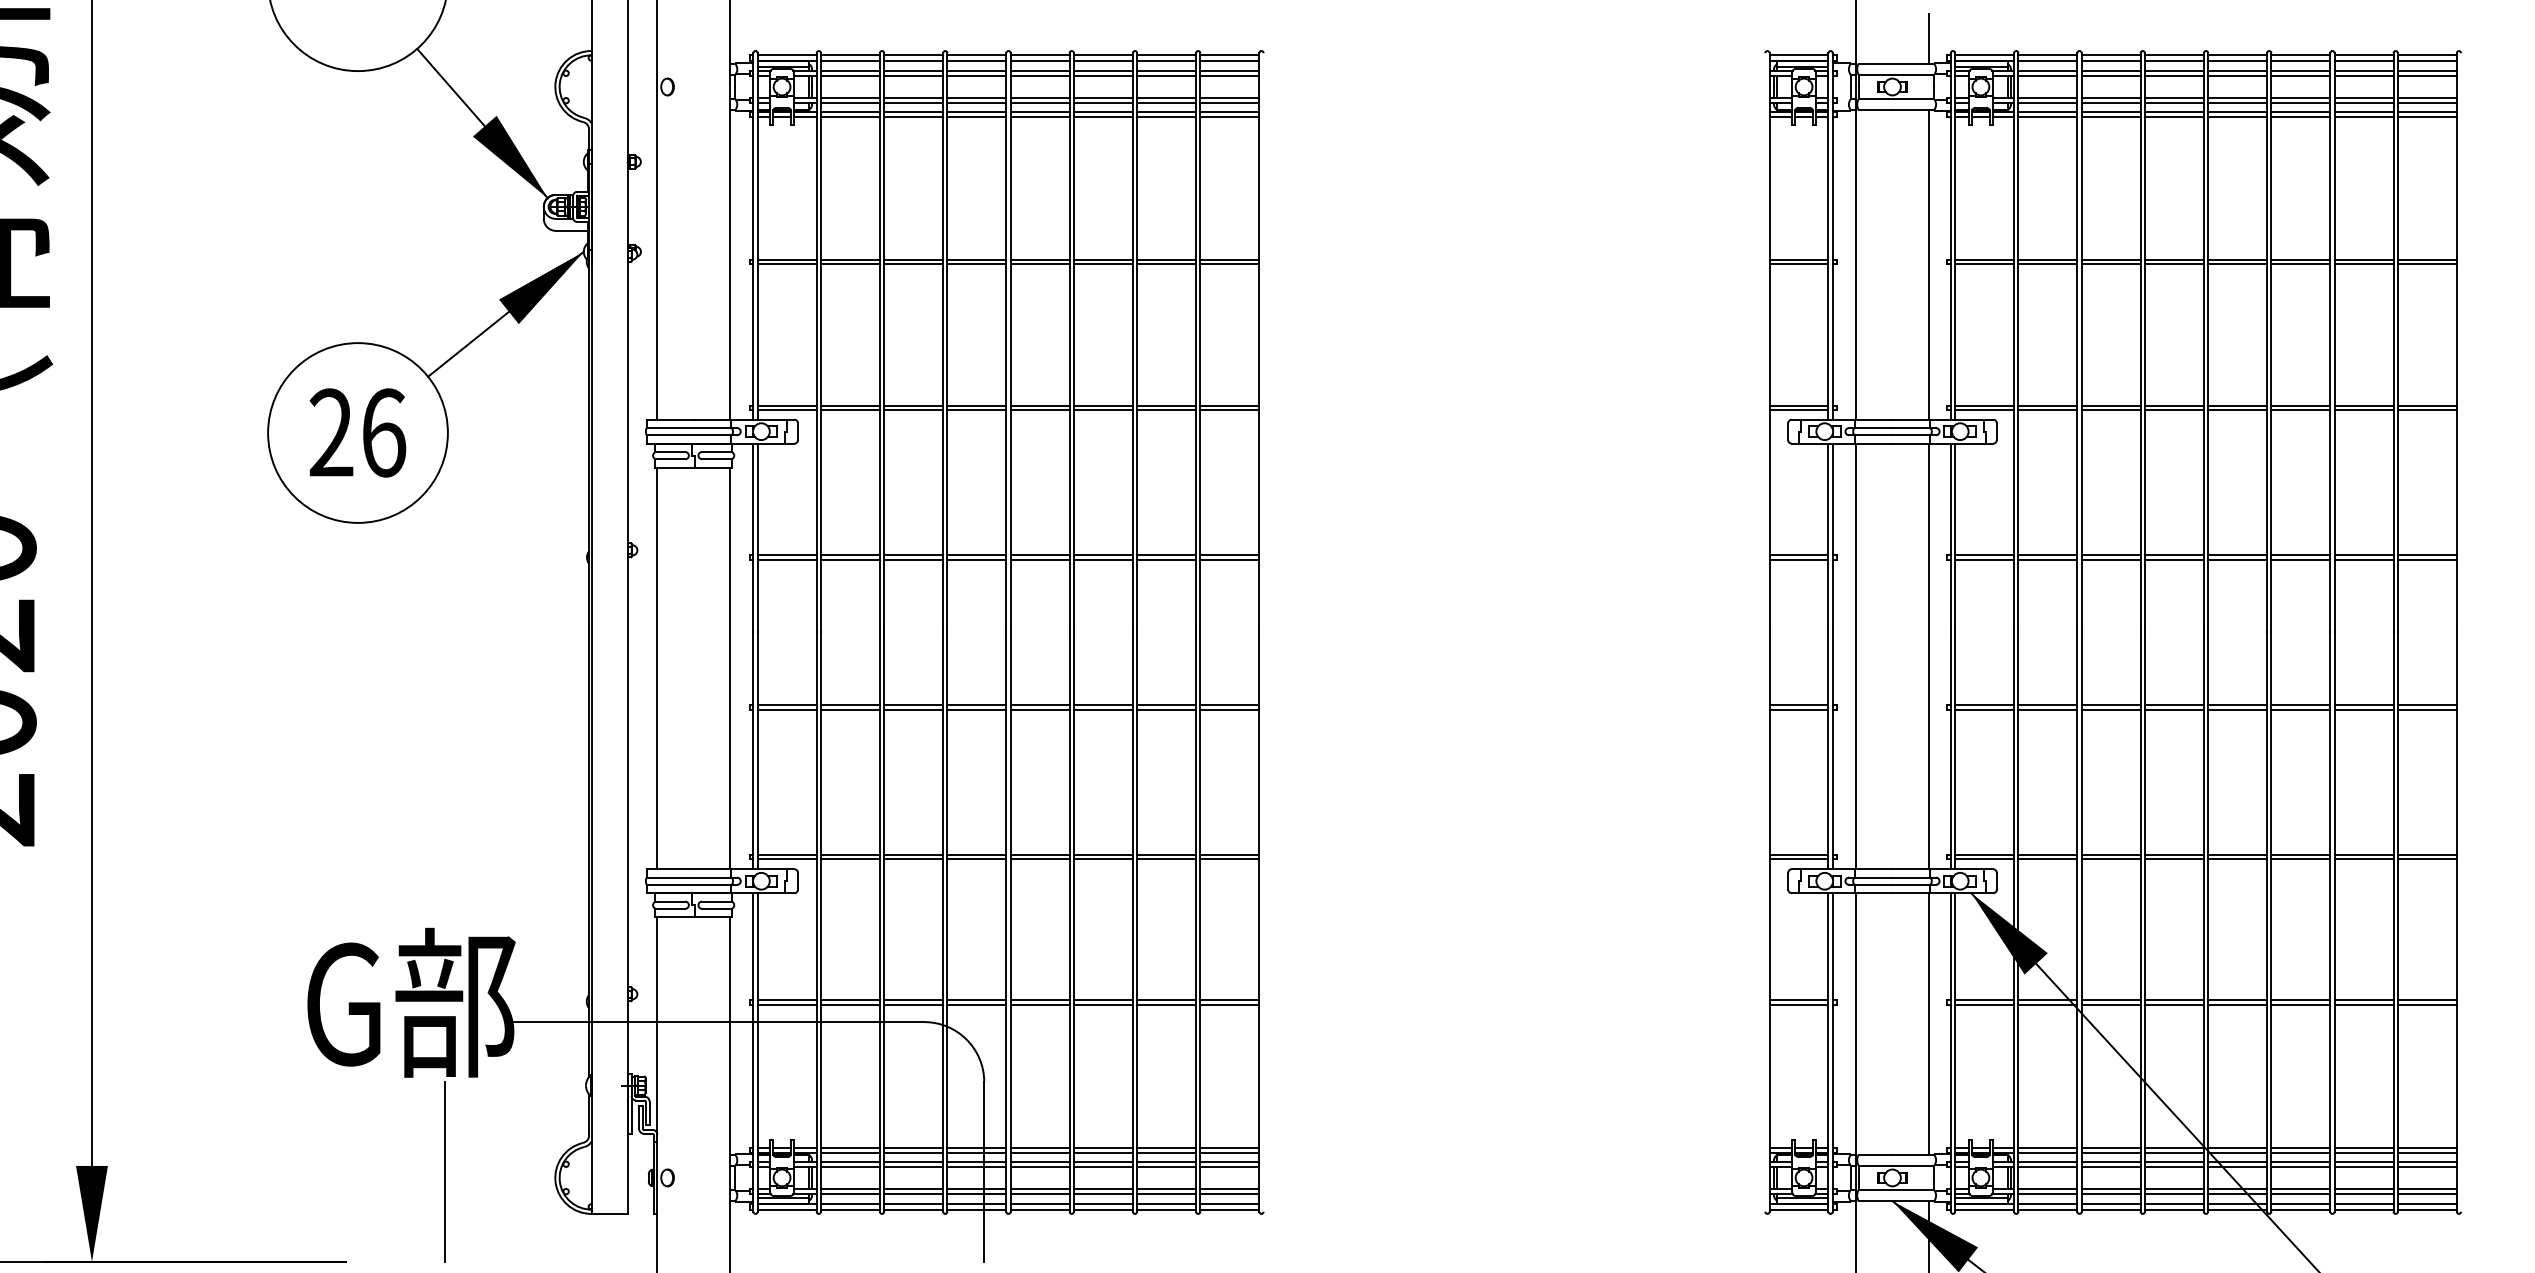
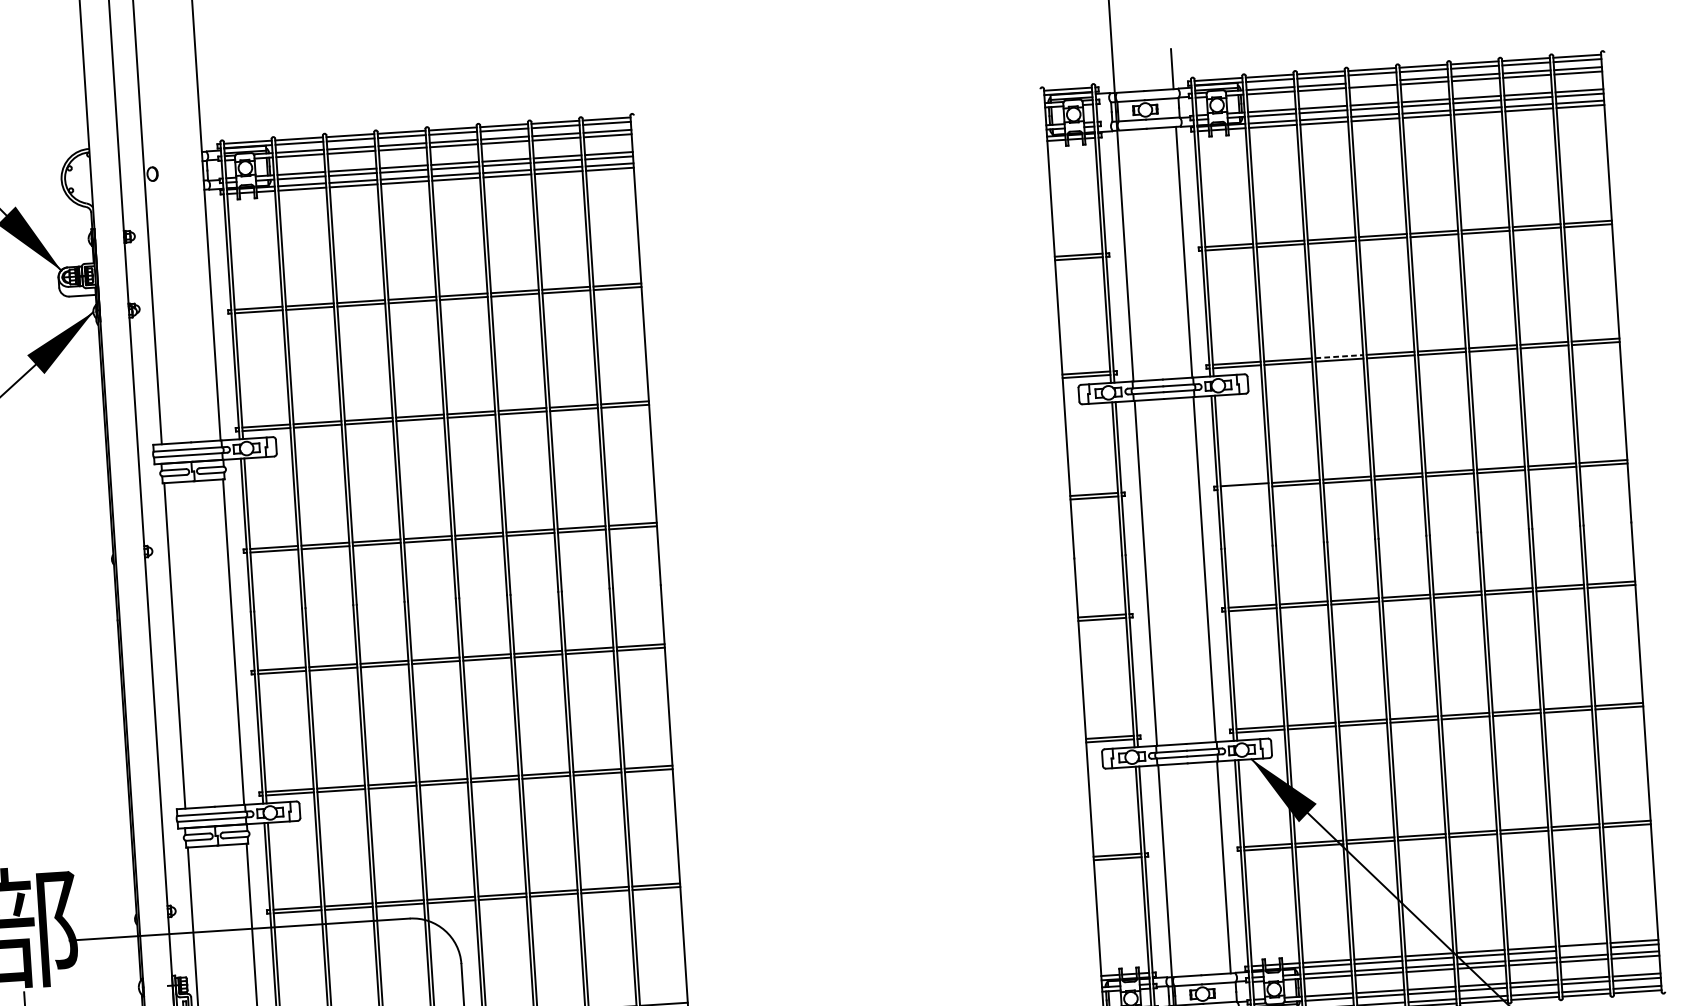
line: (2173, 70) -> (1372, 81), removed
line: (2111, 405) -> (1339, 356), solid -> dashed
line: (1984, 559) -> (1244, 488), removed
line: (2363, 1152) -> (1583, 948), removed

